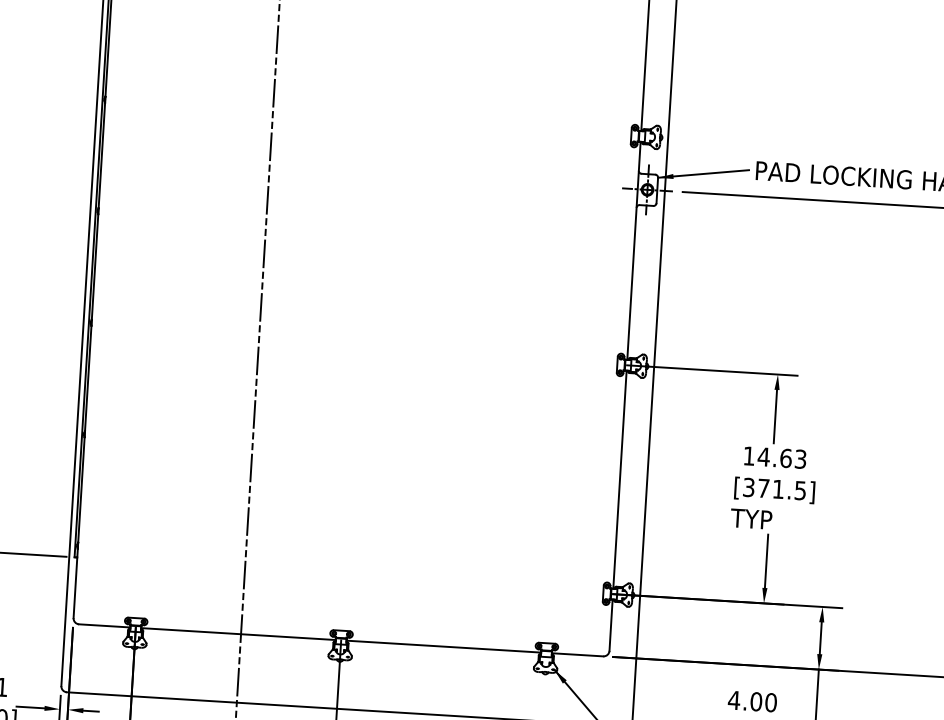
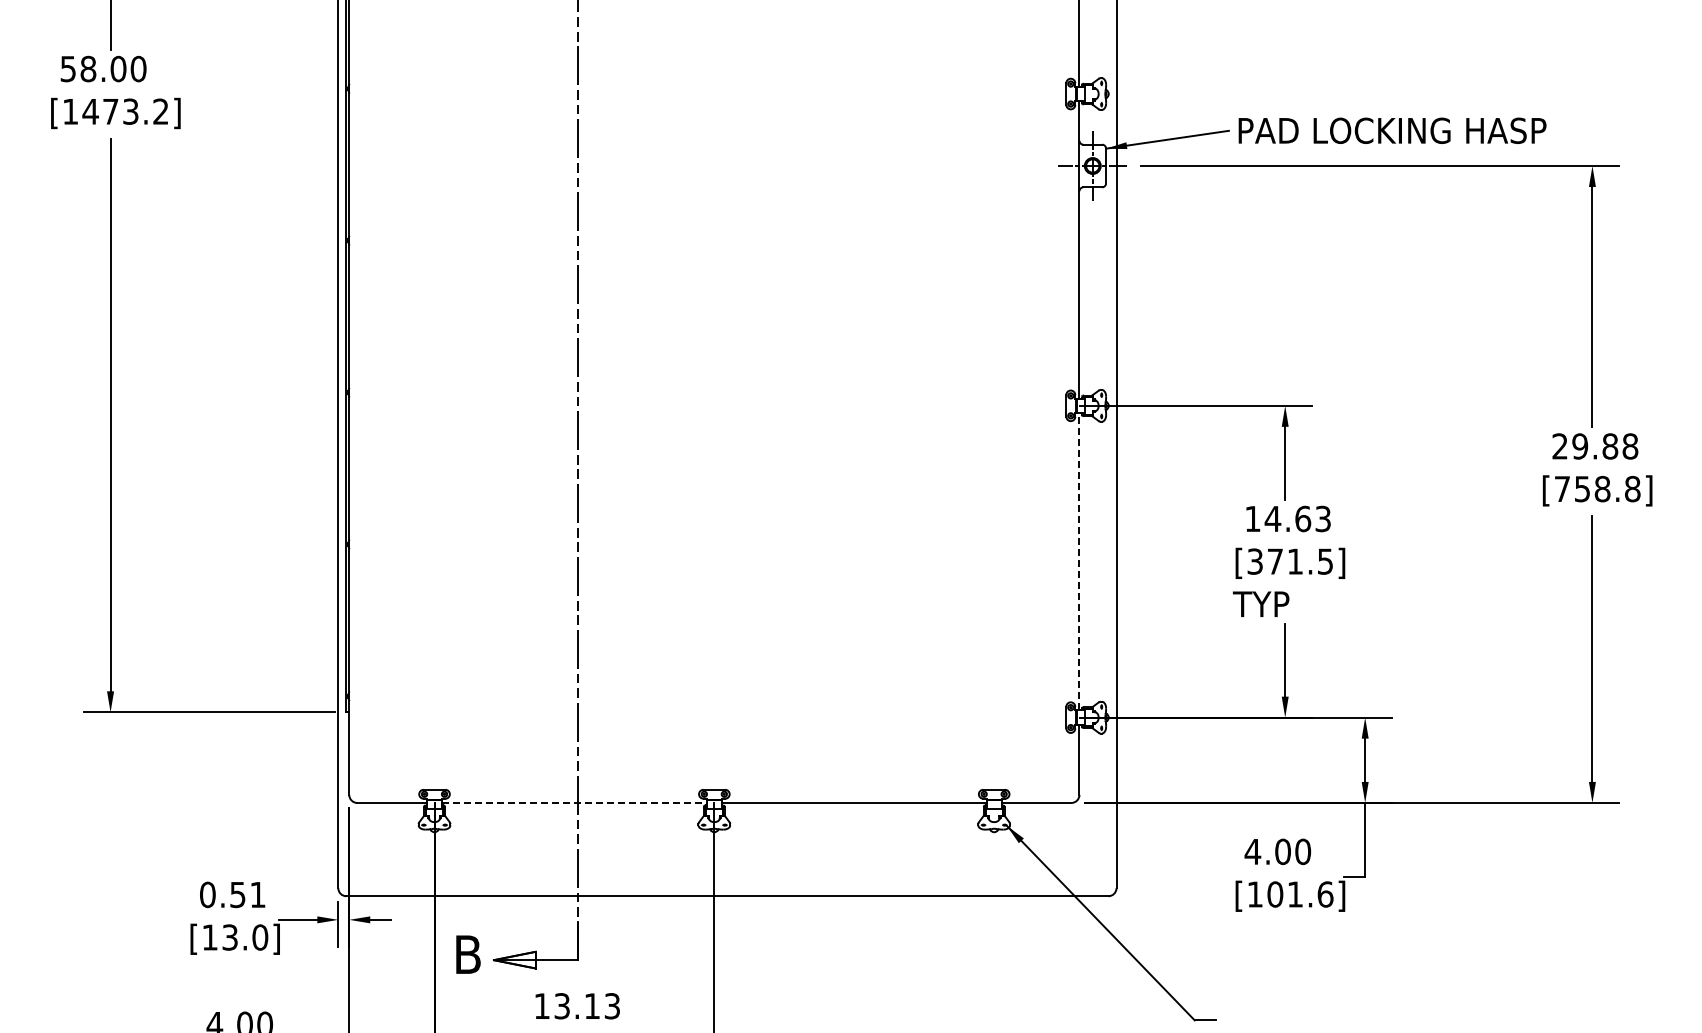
line: (620, 479) -> (1079, 561), solid -> dashed
line: (238, 633) -> (574, 802), solid -> dashed

